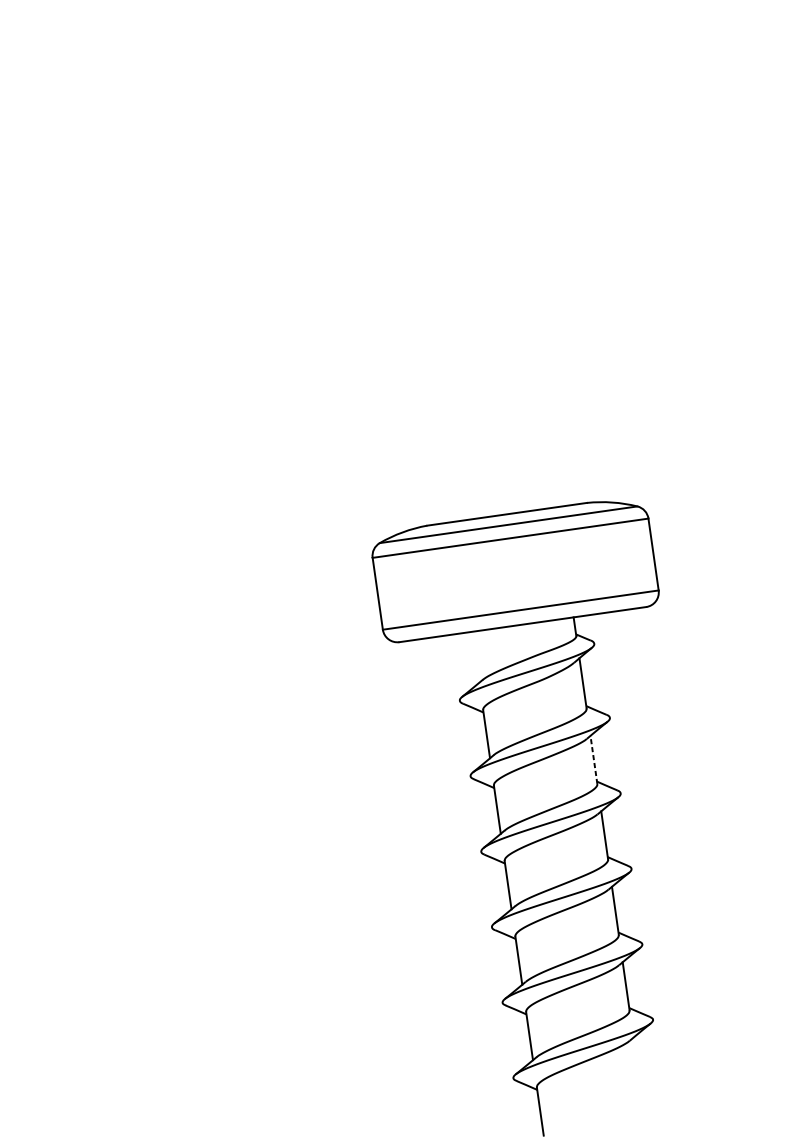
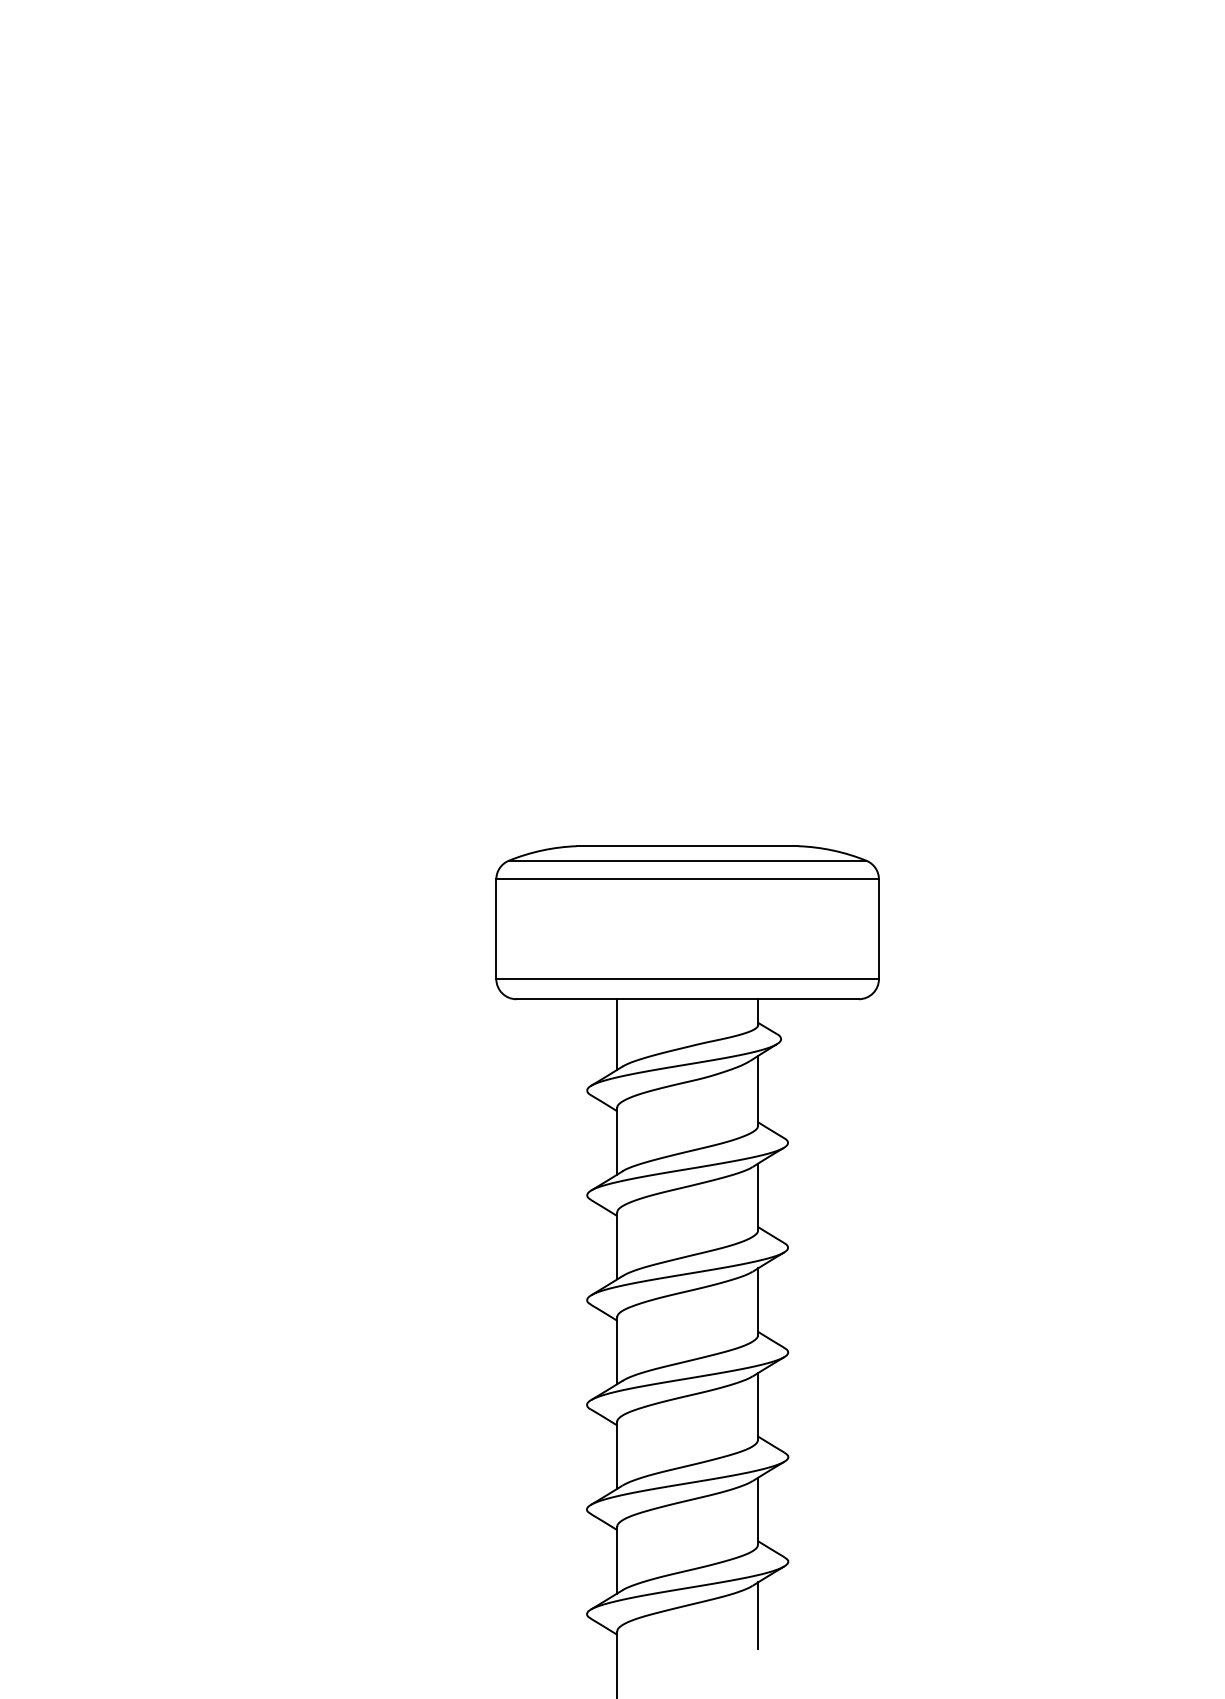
line: (475, 657) -> (617, 1034), added
line: (594, 759) -> (758, 1196), dashed -> solid
line: (637, 1061) -> (758, 1615), added

